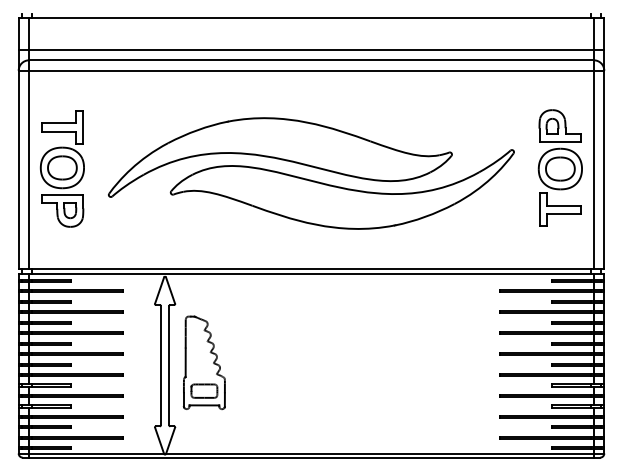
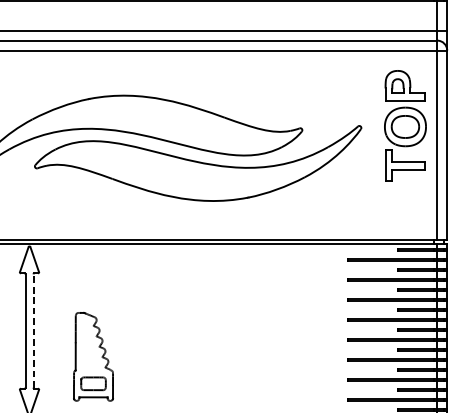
part: (559, 167) -> (404, 125), moved
part: (203, 362) -> (92, 356), moved
line: (169, 365) -> (33, 330), solid -> dashed

